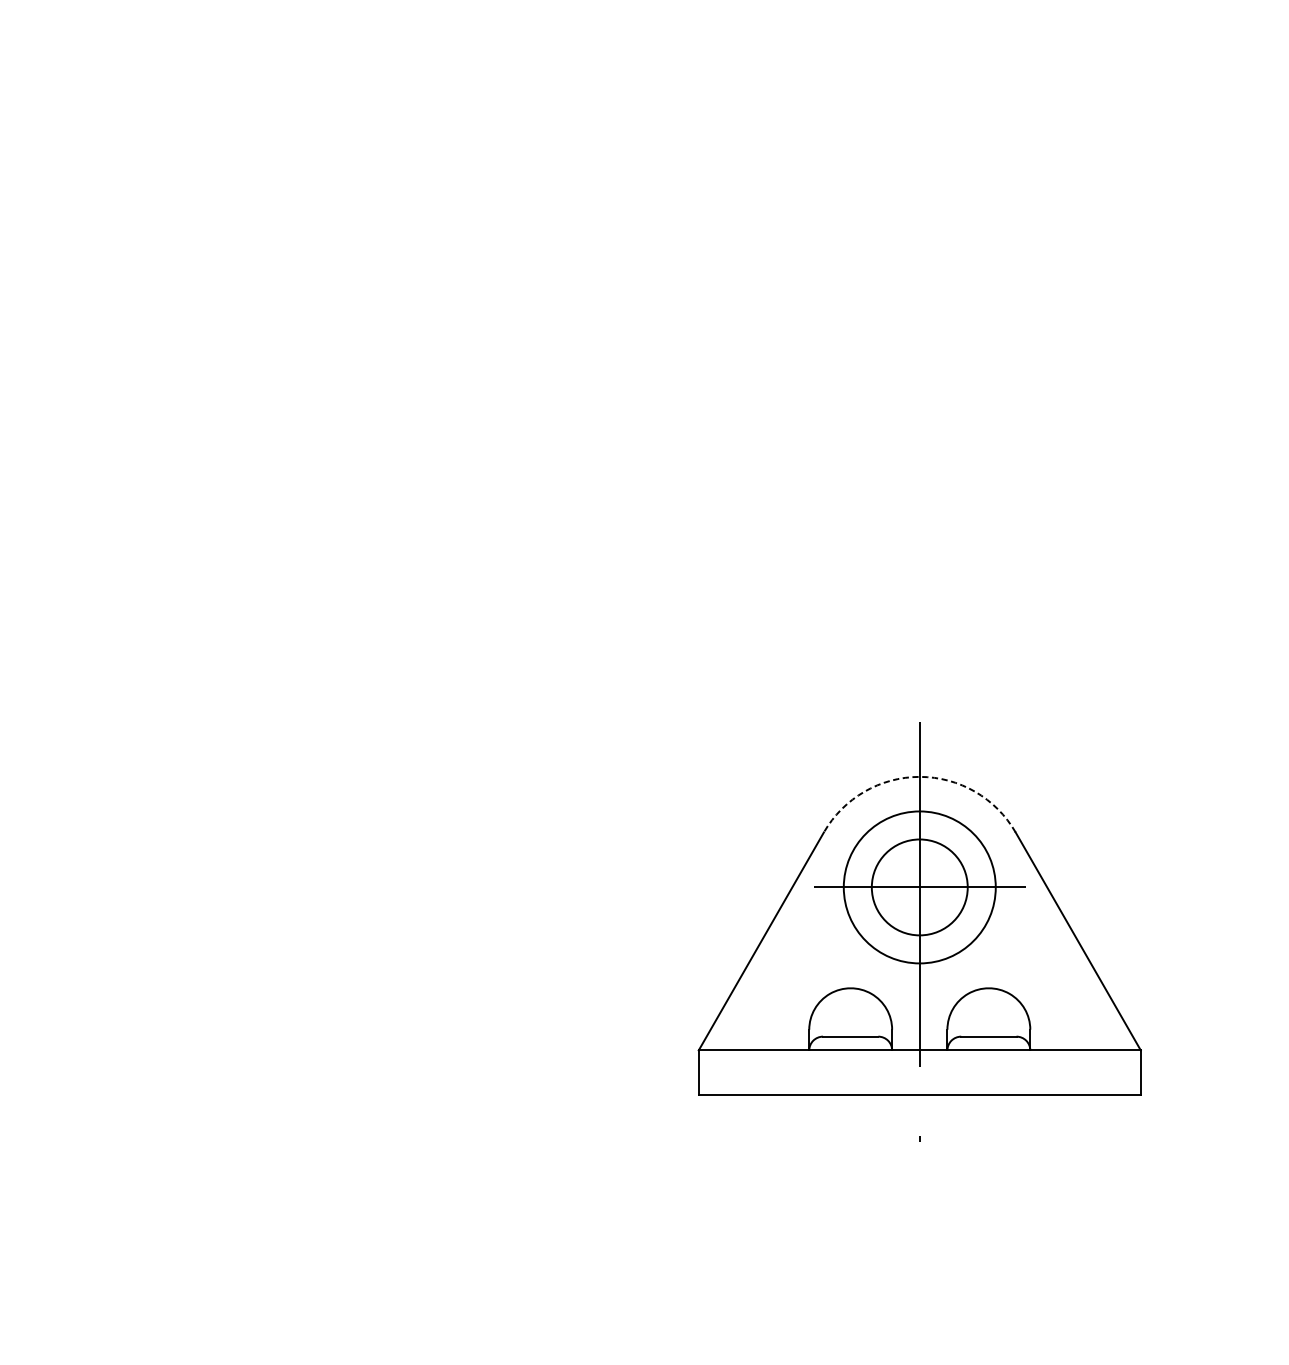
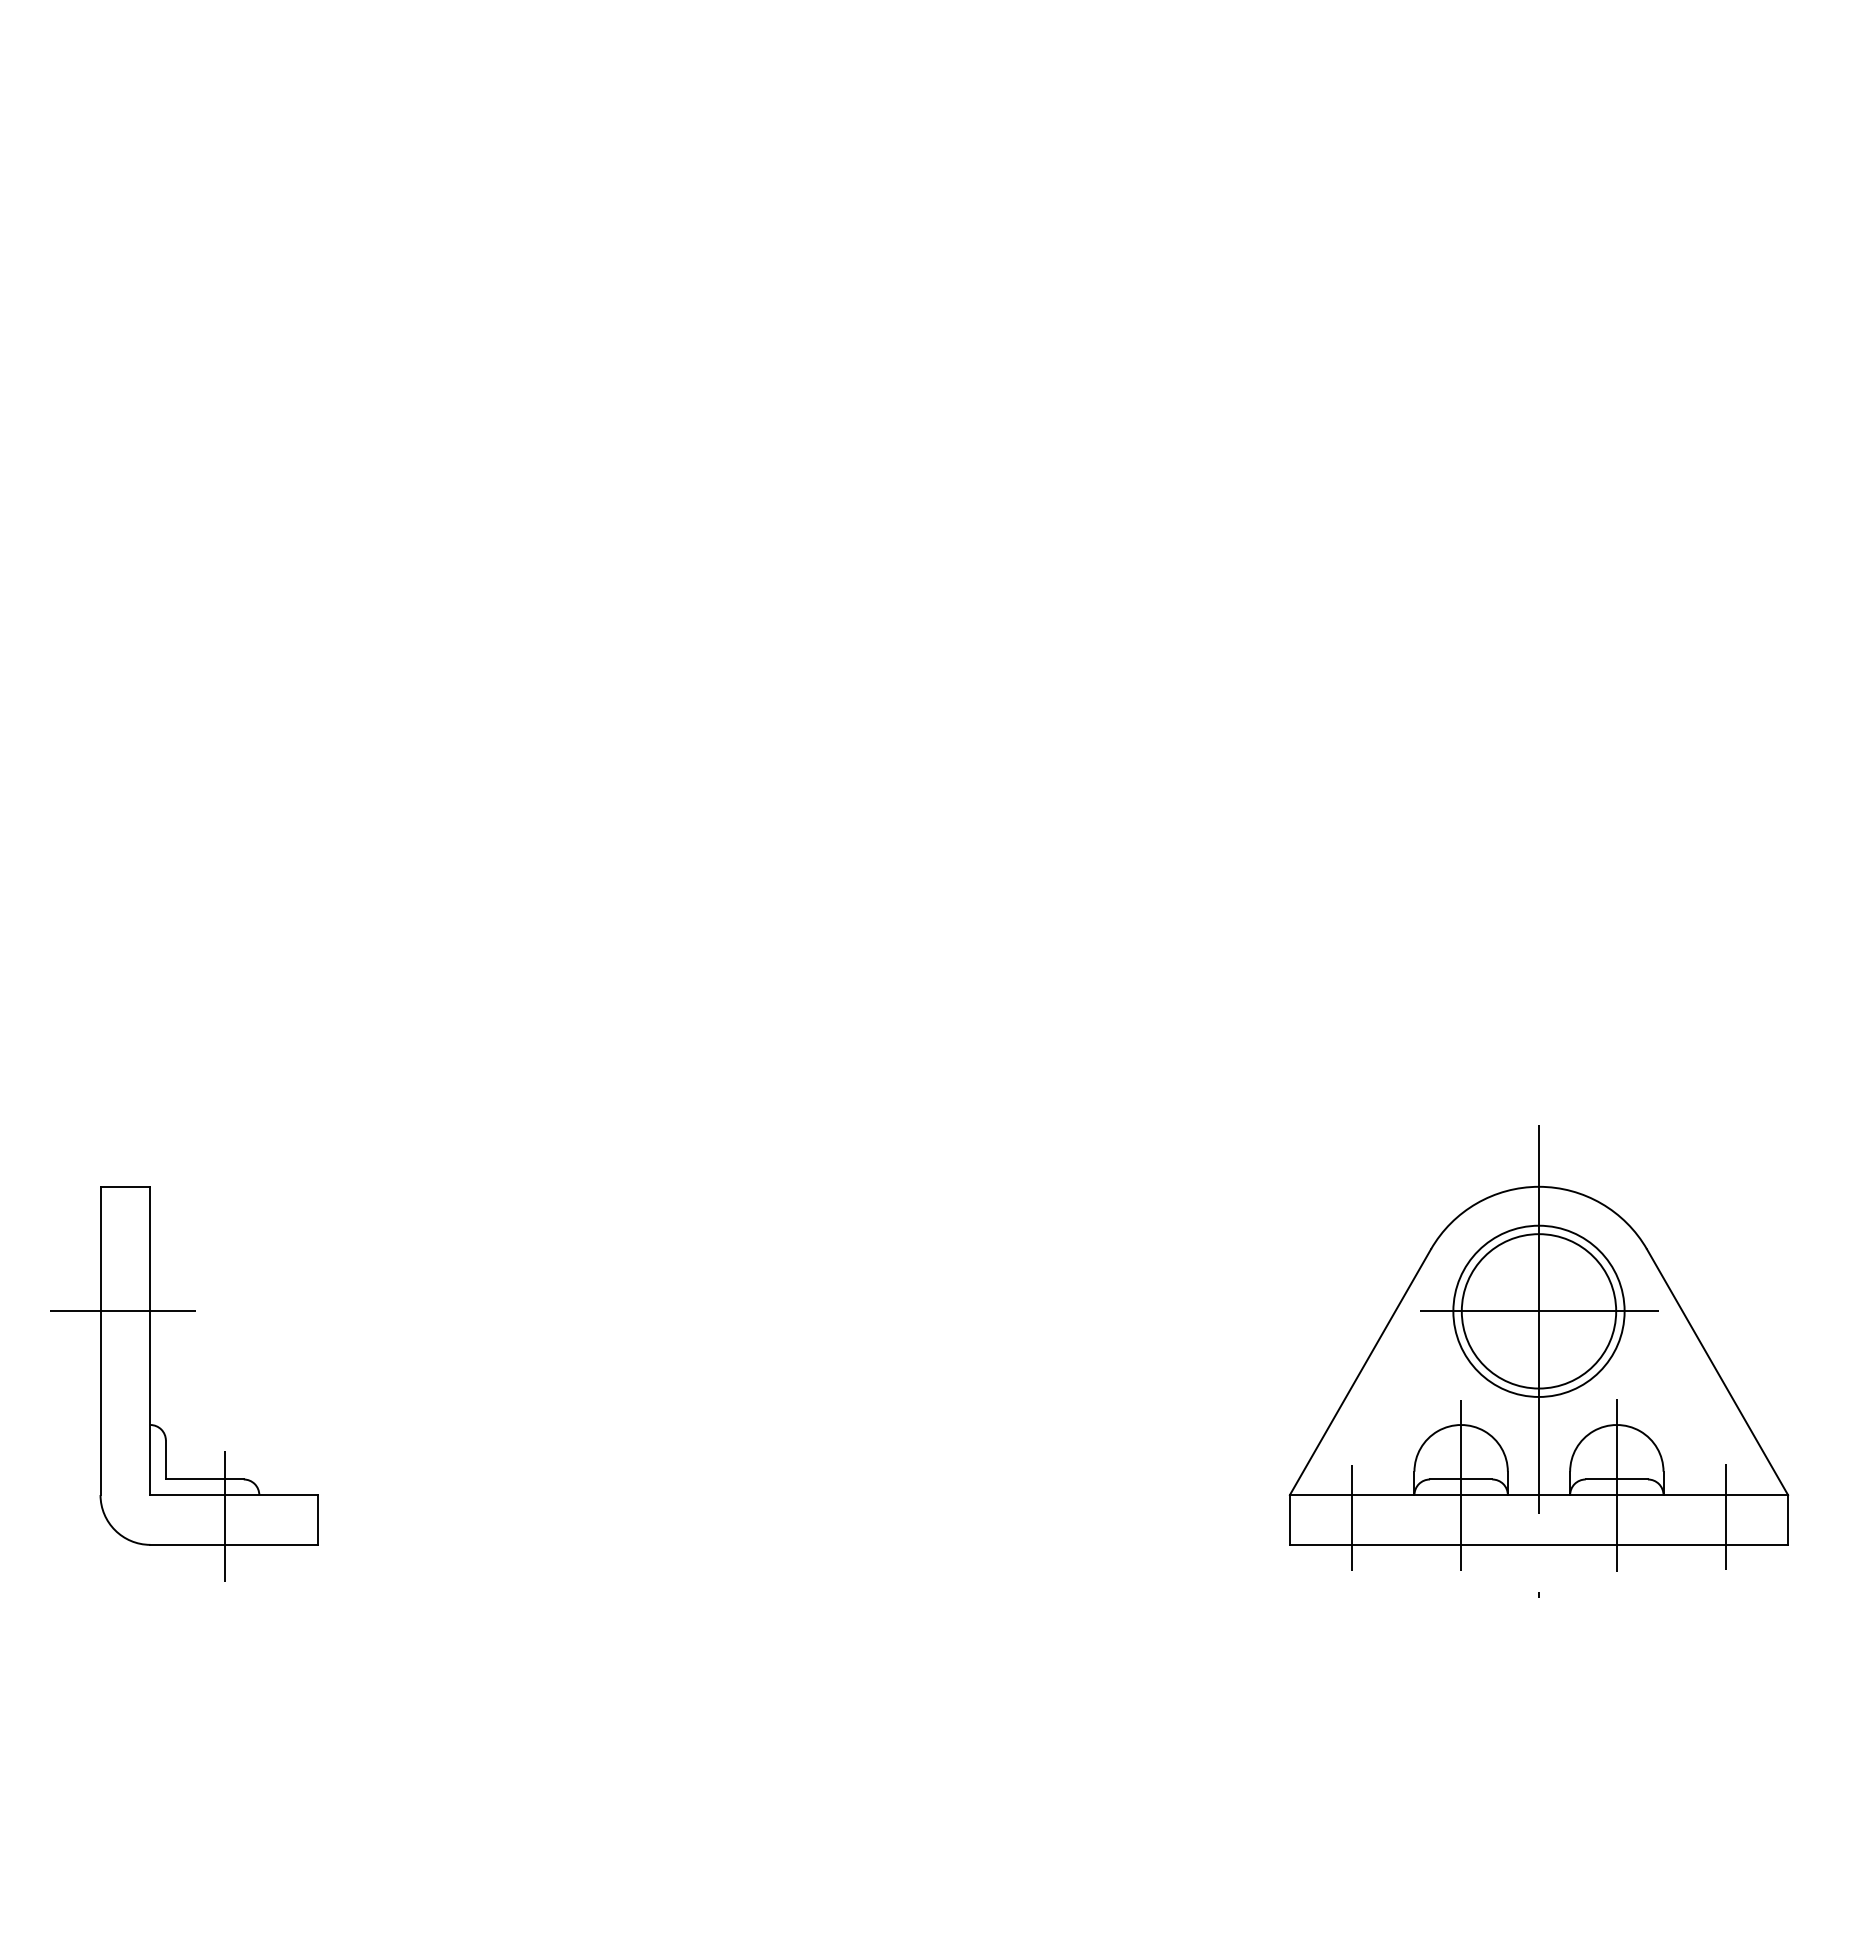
arc: (919, 776) -> (1538, 1186), dashed -> solid
circle: (919, 887) -> (1538, 1311), size x1.43
line: (851, 1041) -> (1461, 1485), added
line: (988, 1041) -> (1616, 1485), added
line: (1085, 1070) -> (1725, 1517), added
line: (754, 1071) -> (1352, 1518), added

